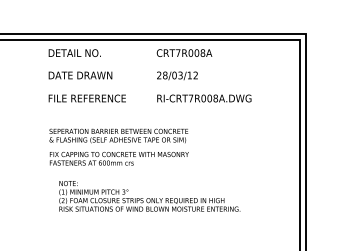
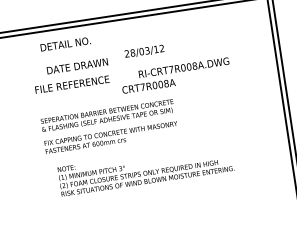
text: (74, 52) -> (65, 43), moved
text: (184, 52) -> (148, 85), moved
text: (80, 75) -> (77, 66), moved
text: (177, 75) -> (144, 51), moved

